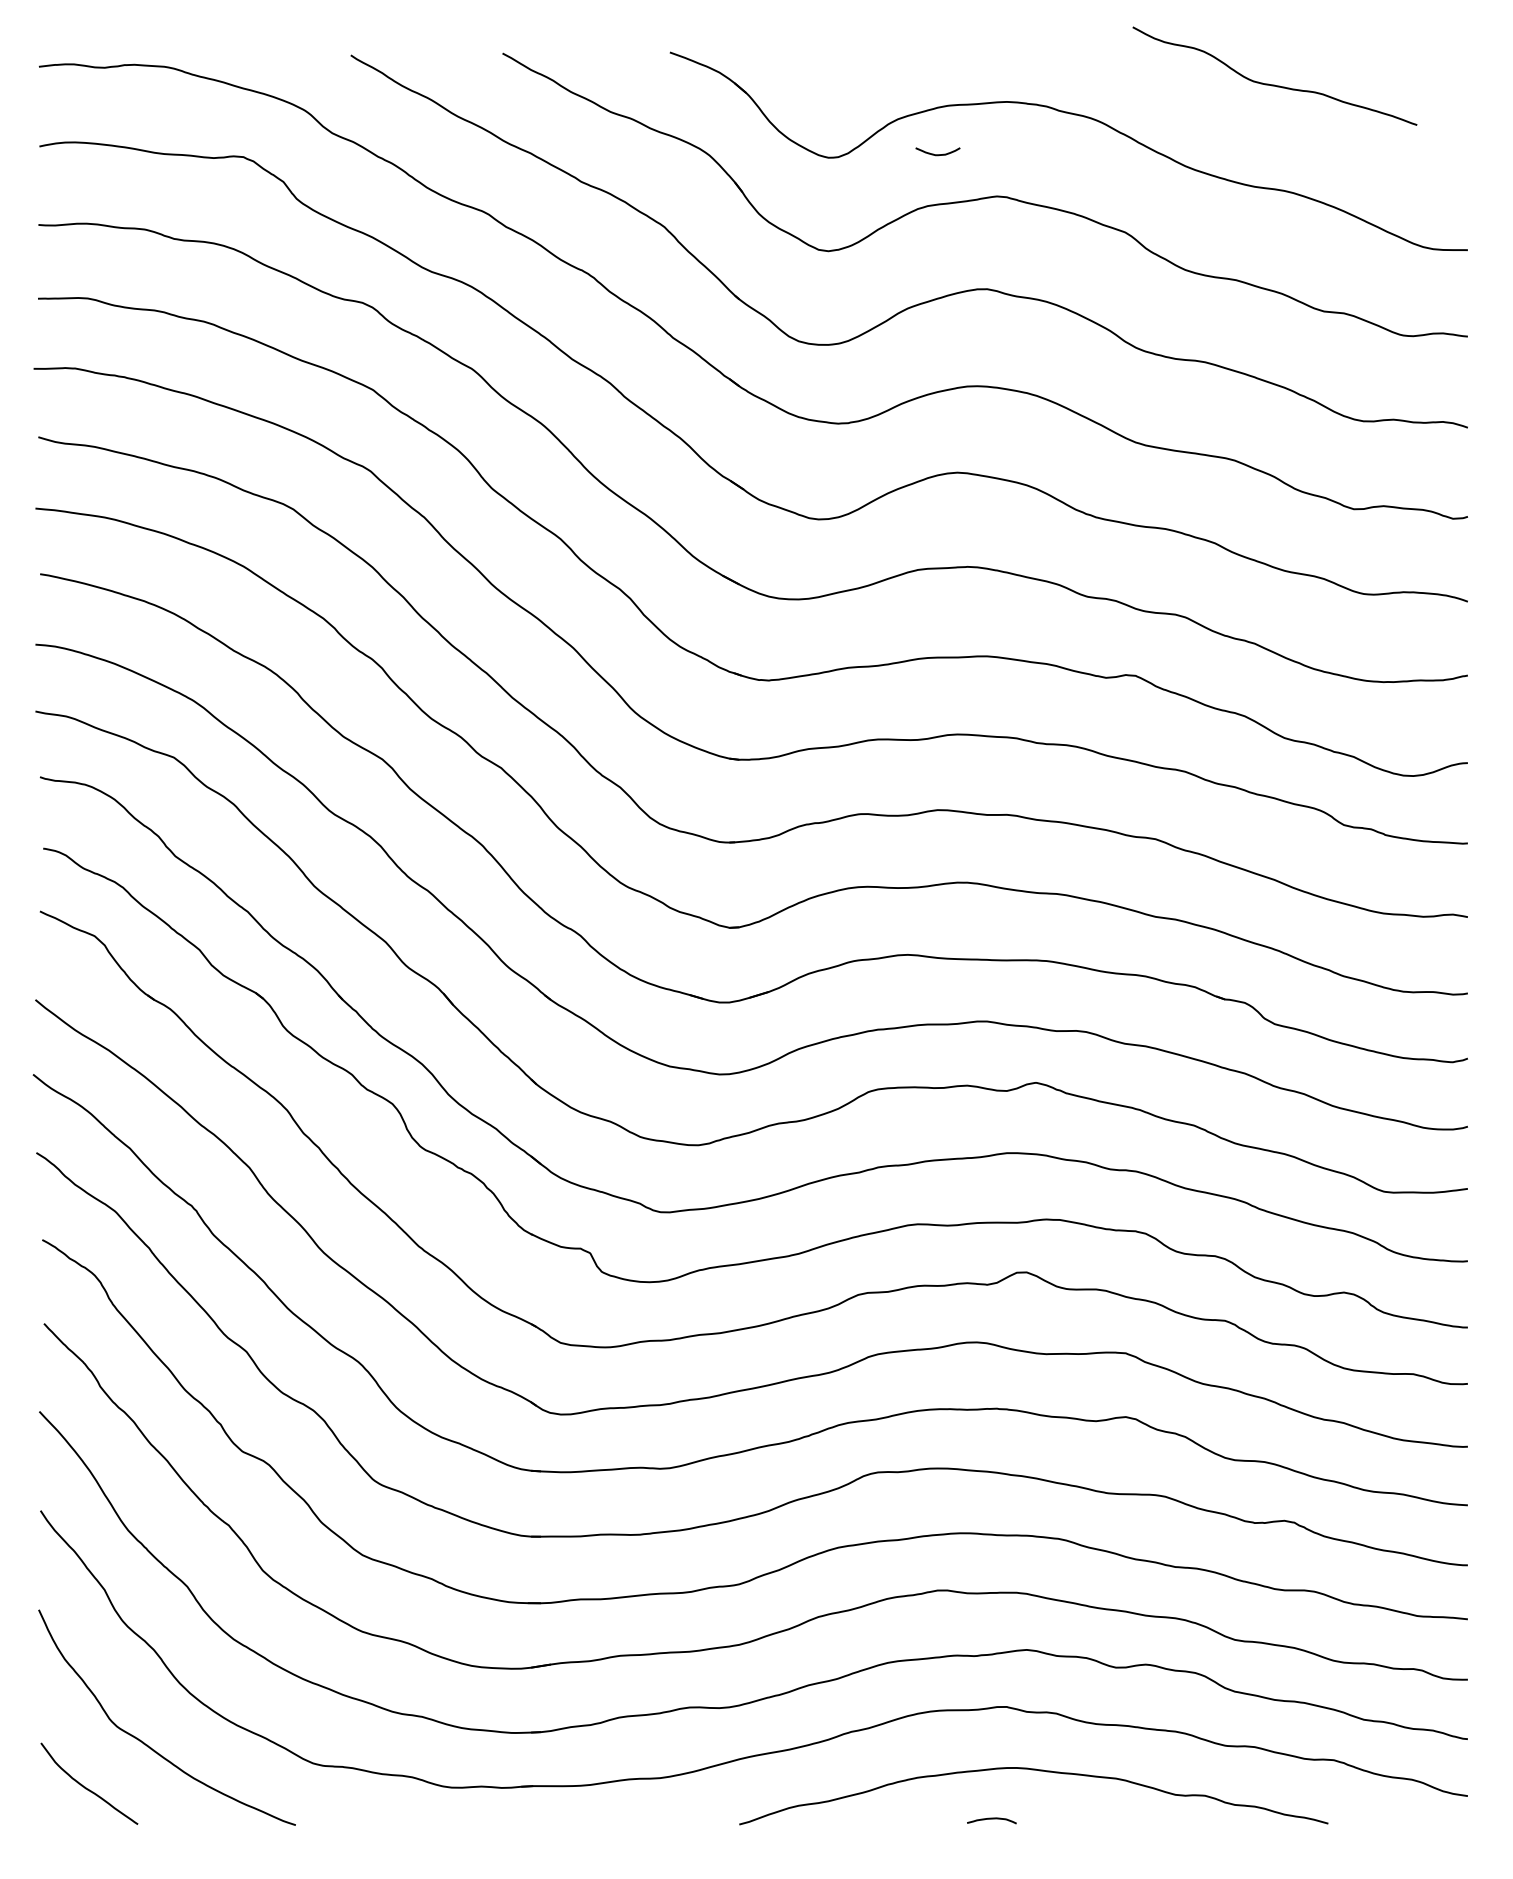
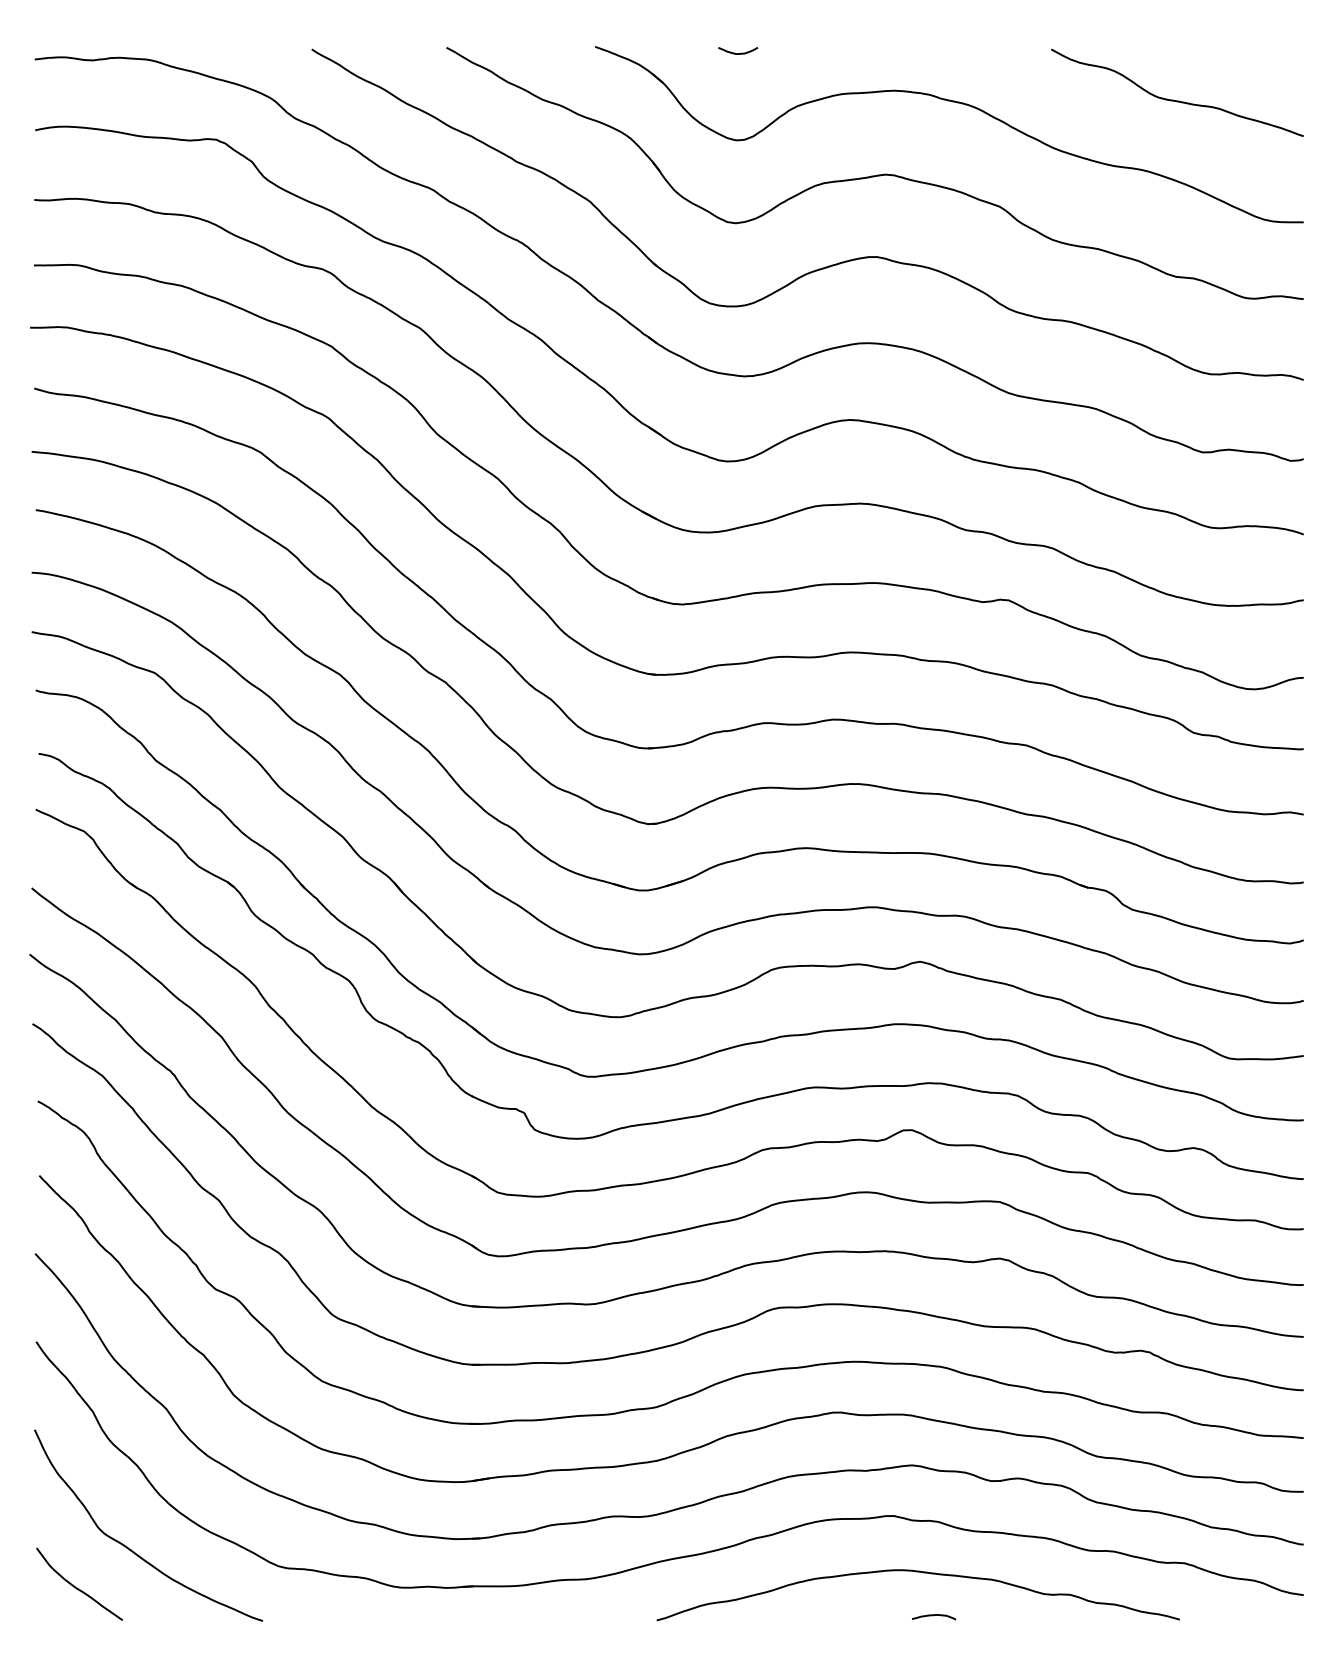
curve: (1275, 84) -> (1177, 100), moved
curve: (938, 154) -> (738, 53), moved
curve: (991, 1820) -> (933, 1616), moved

